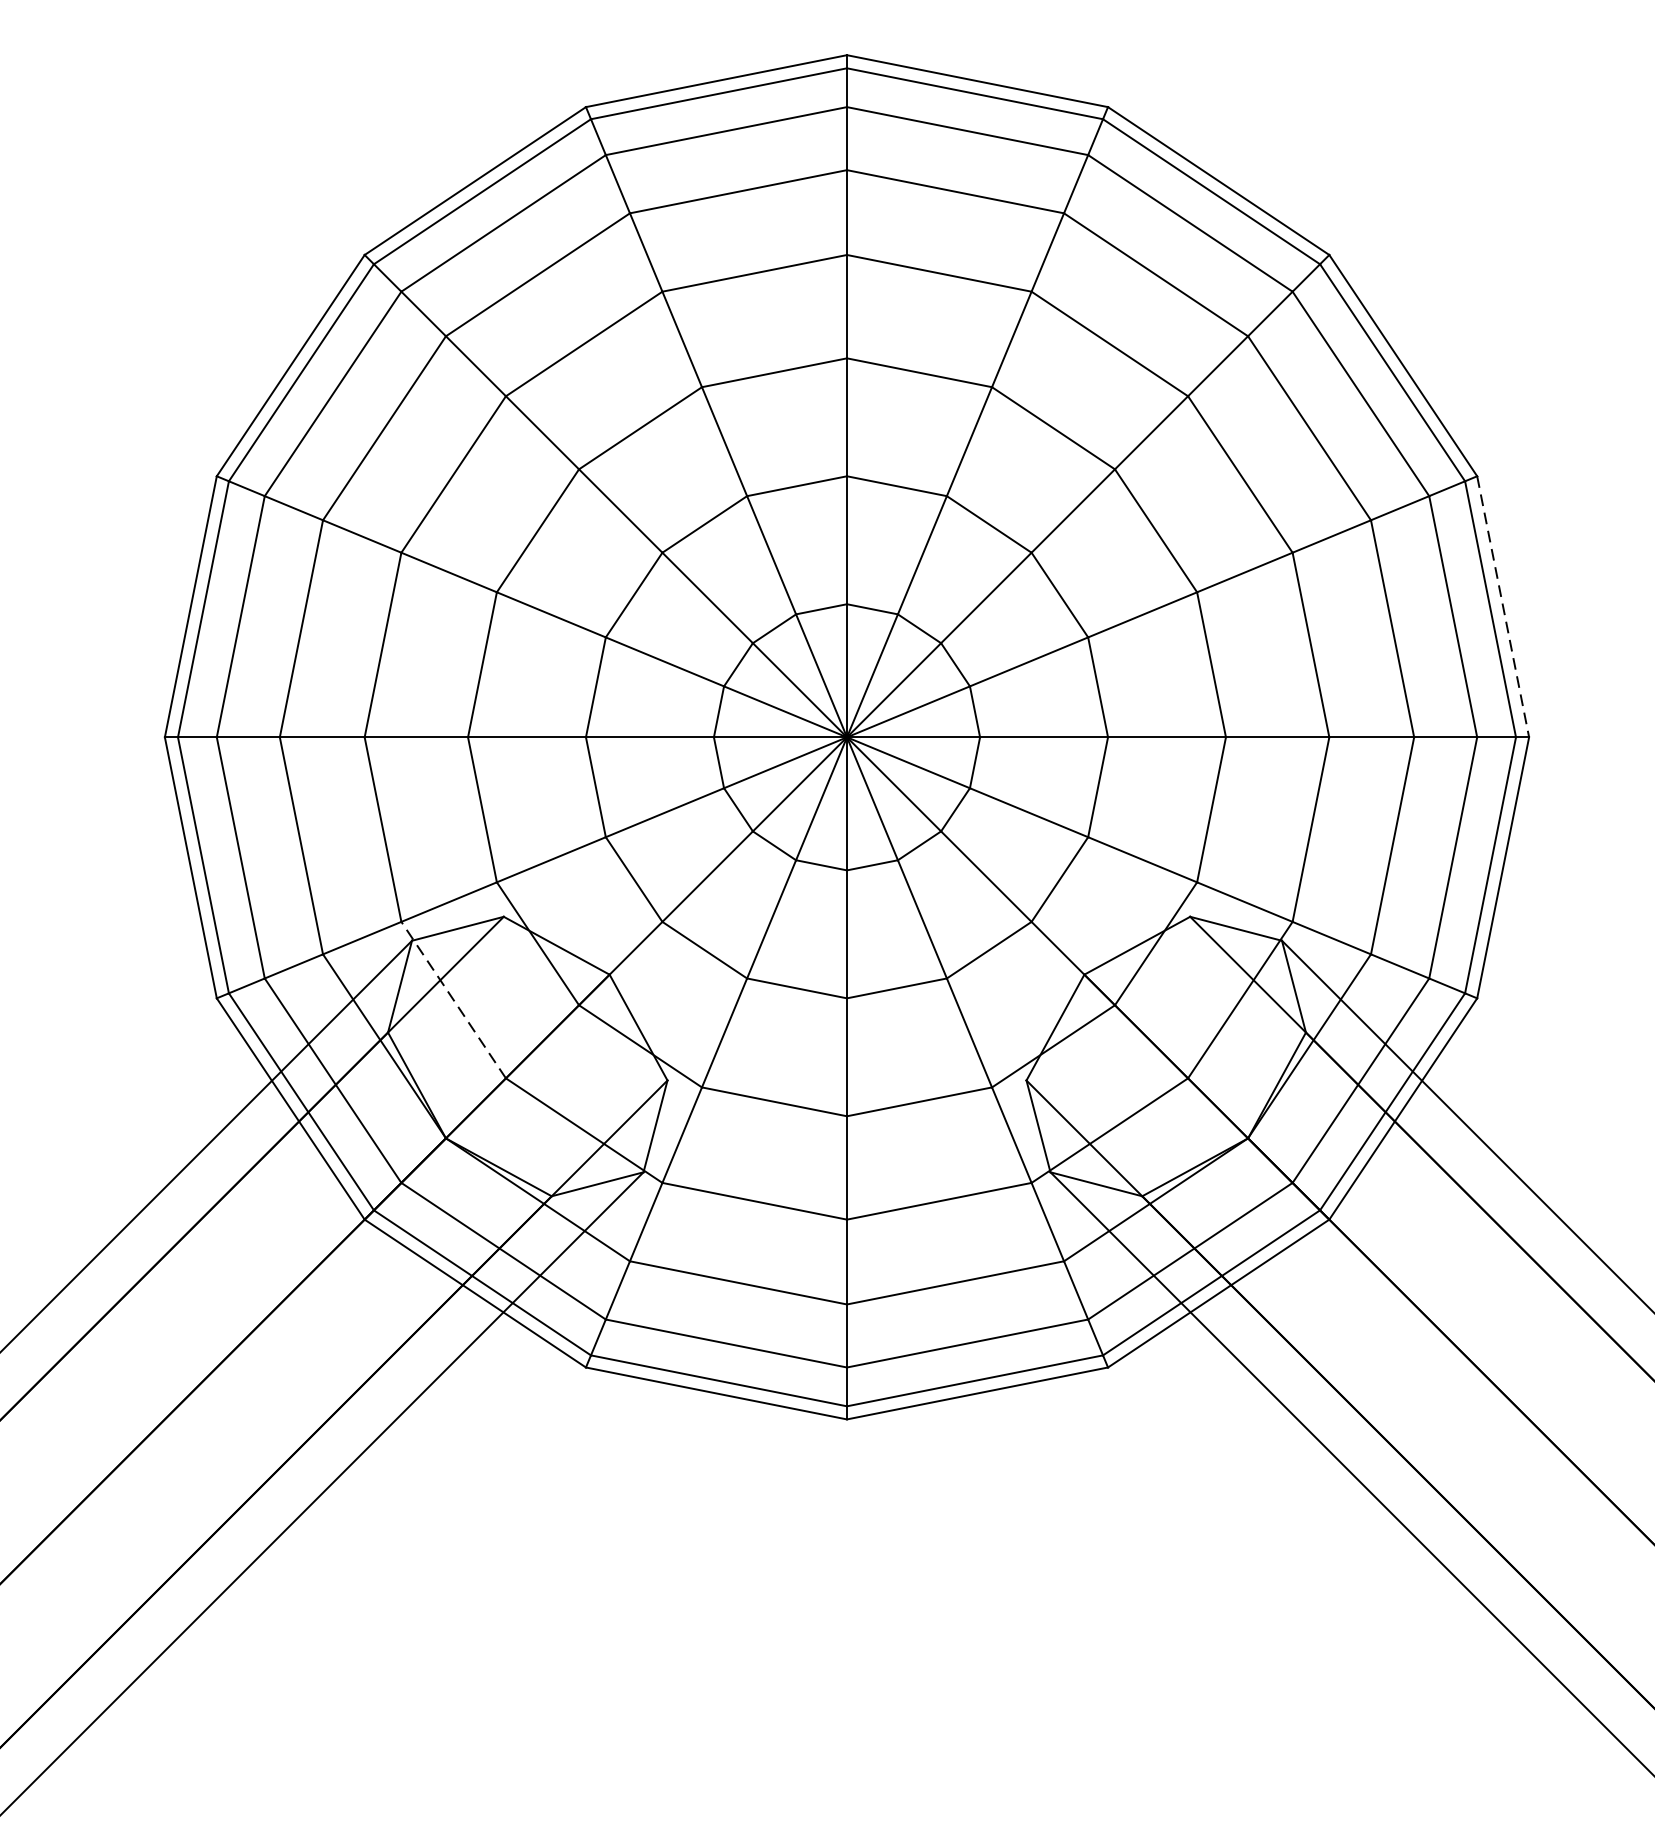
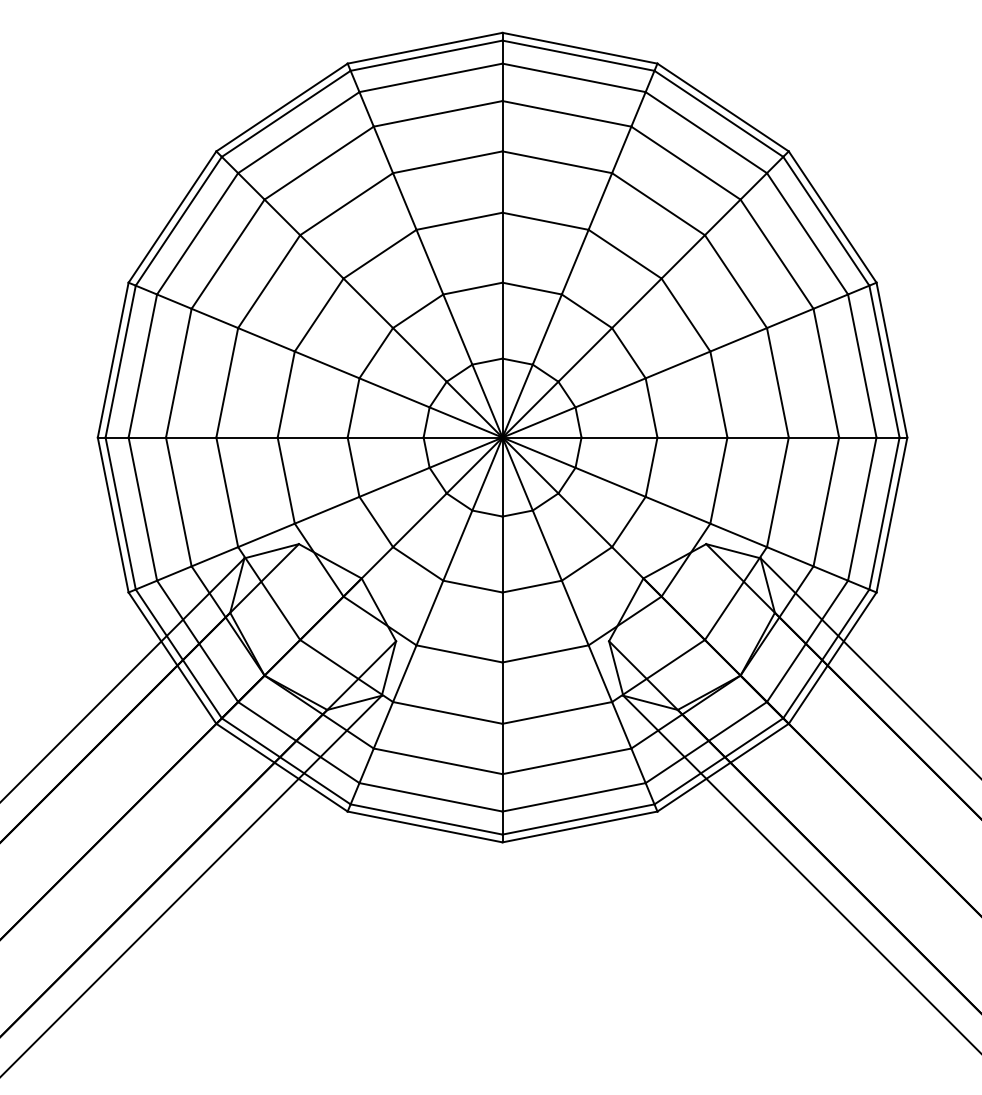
line: (1502, 607) -> (891, 360), dashed -> solid
line: (454, 1000) -> (269, 593), dashed -> solid

